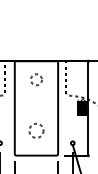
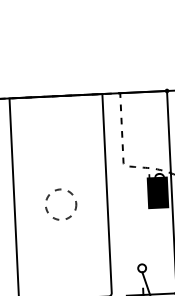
circle: (36, 79) -> (57, 135), removed
circle: (36, 130) -> (61, 203), moved

